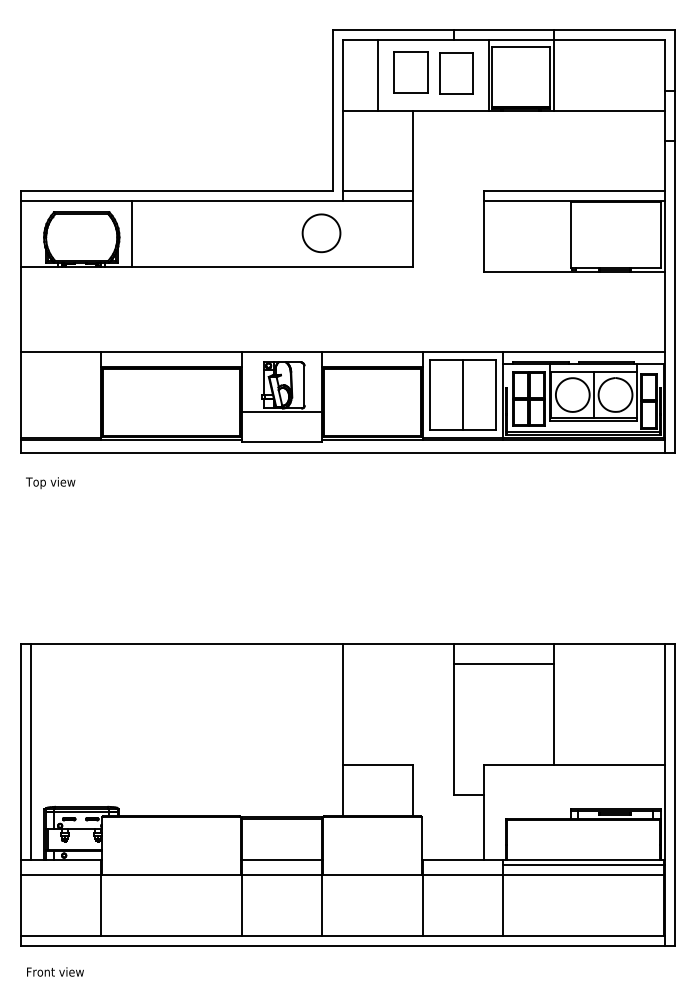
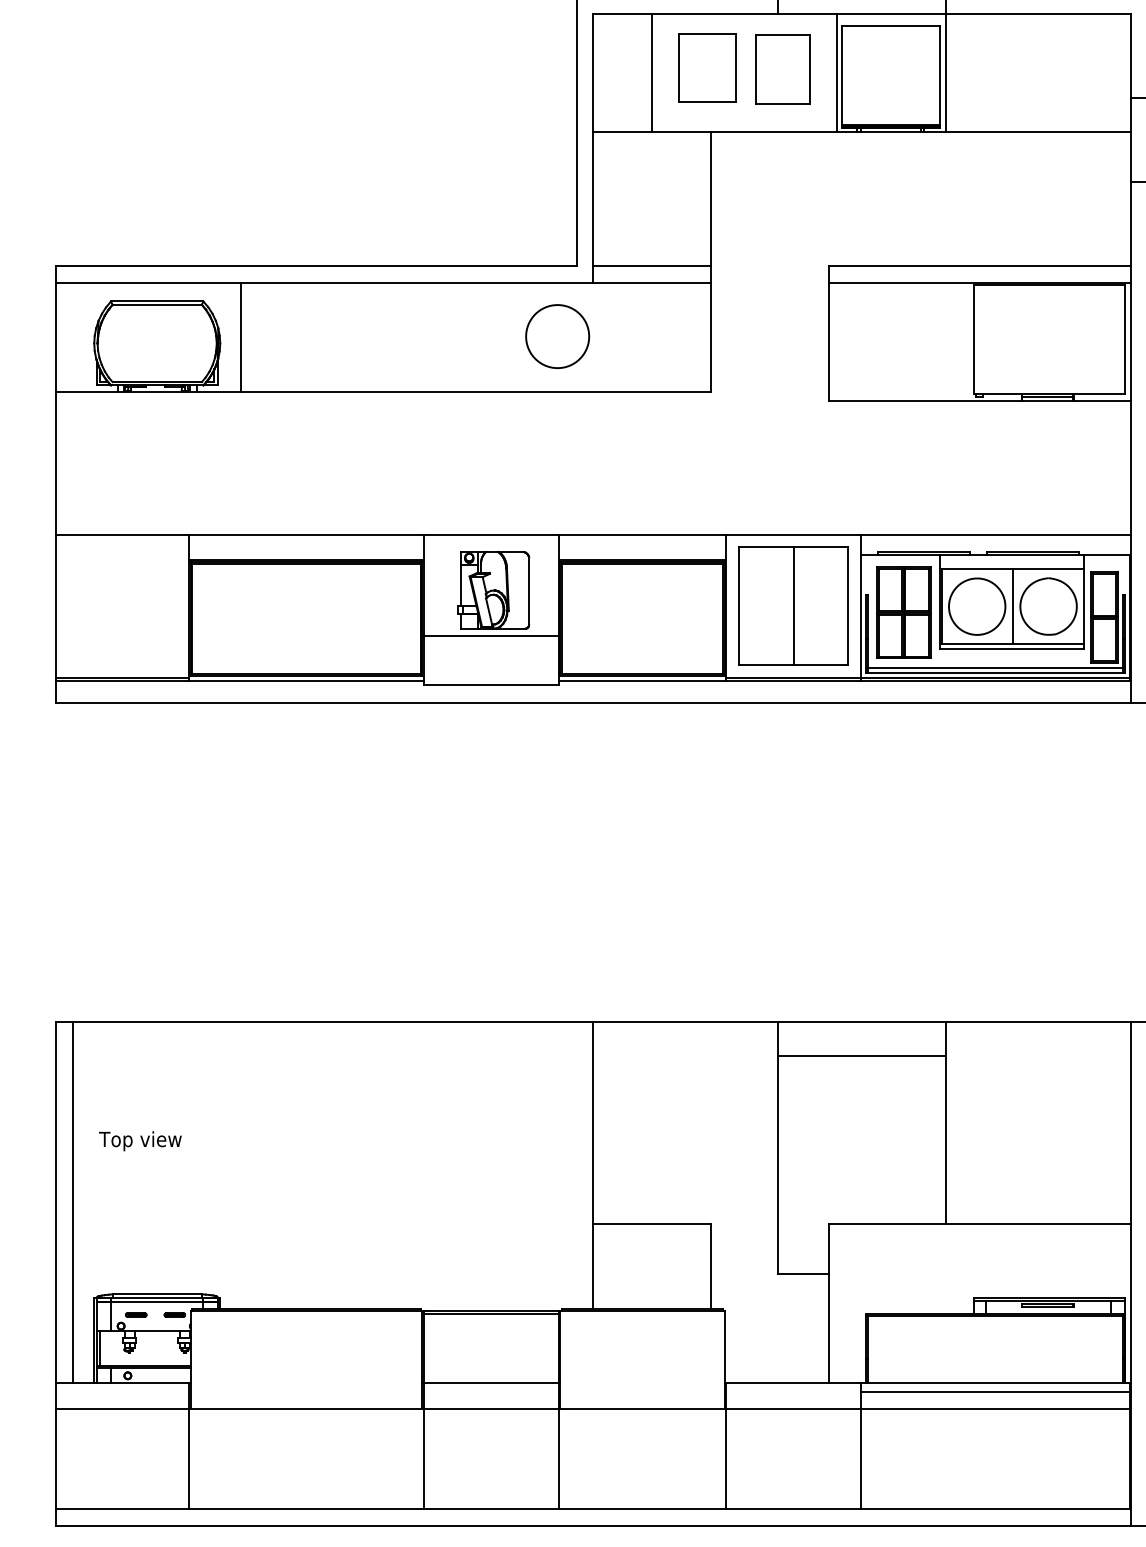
text: (50, 482) -> (140, 1140), moved

